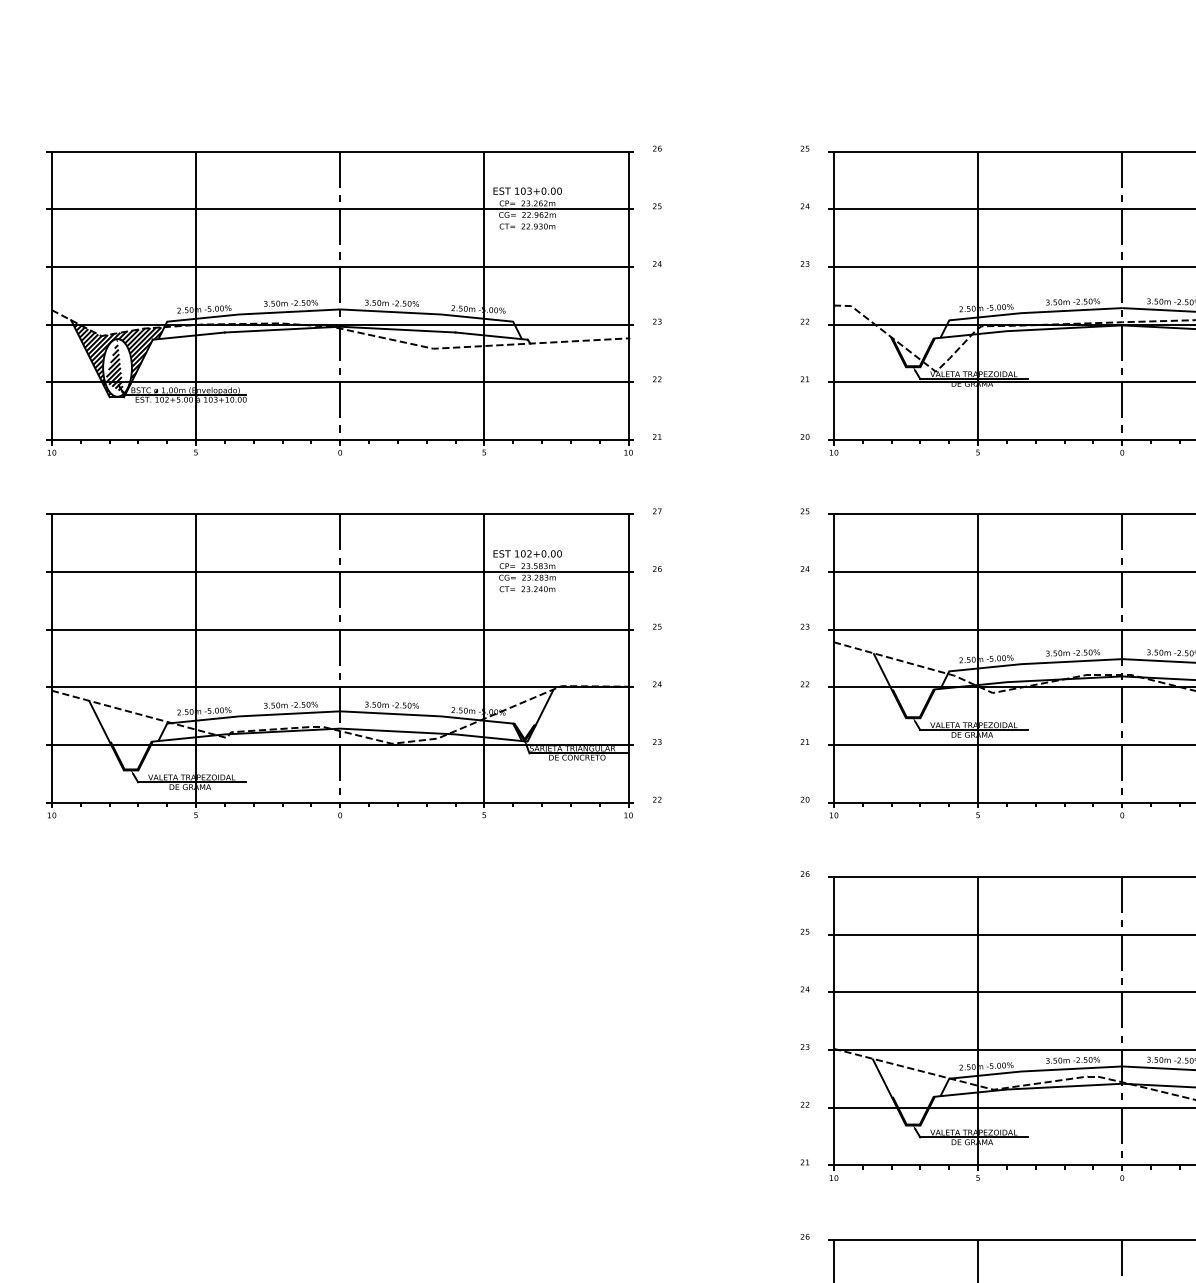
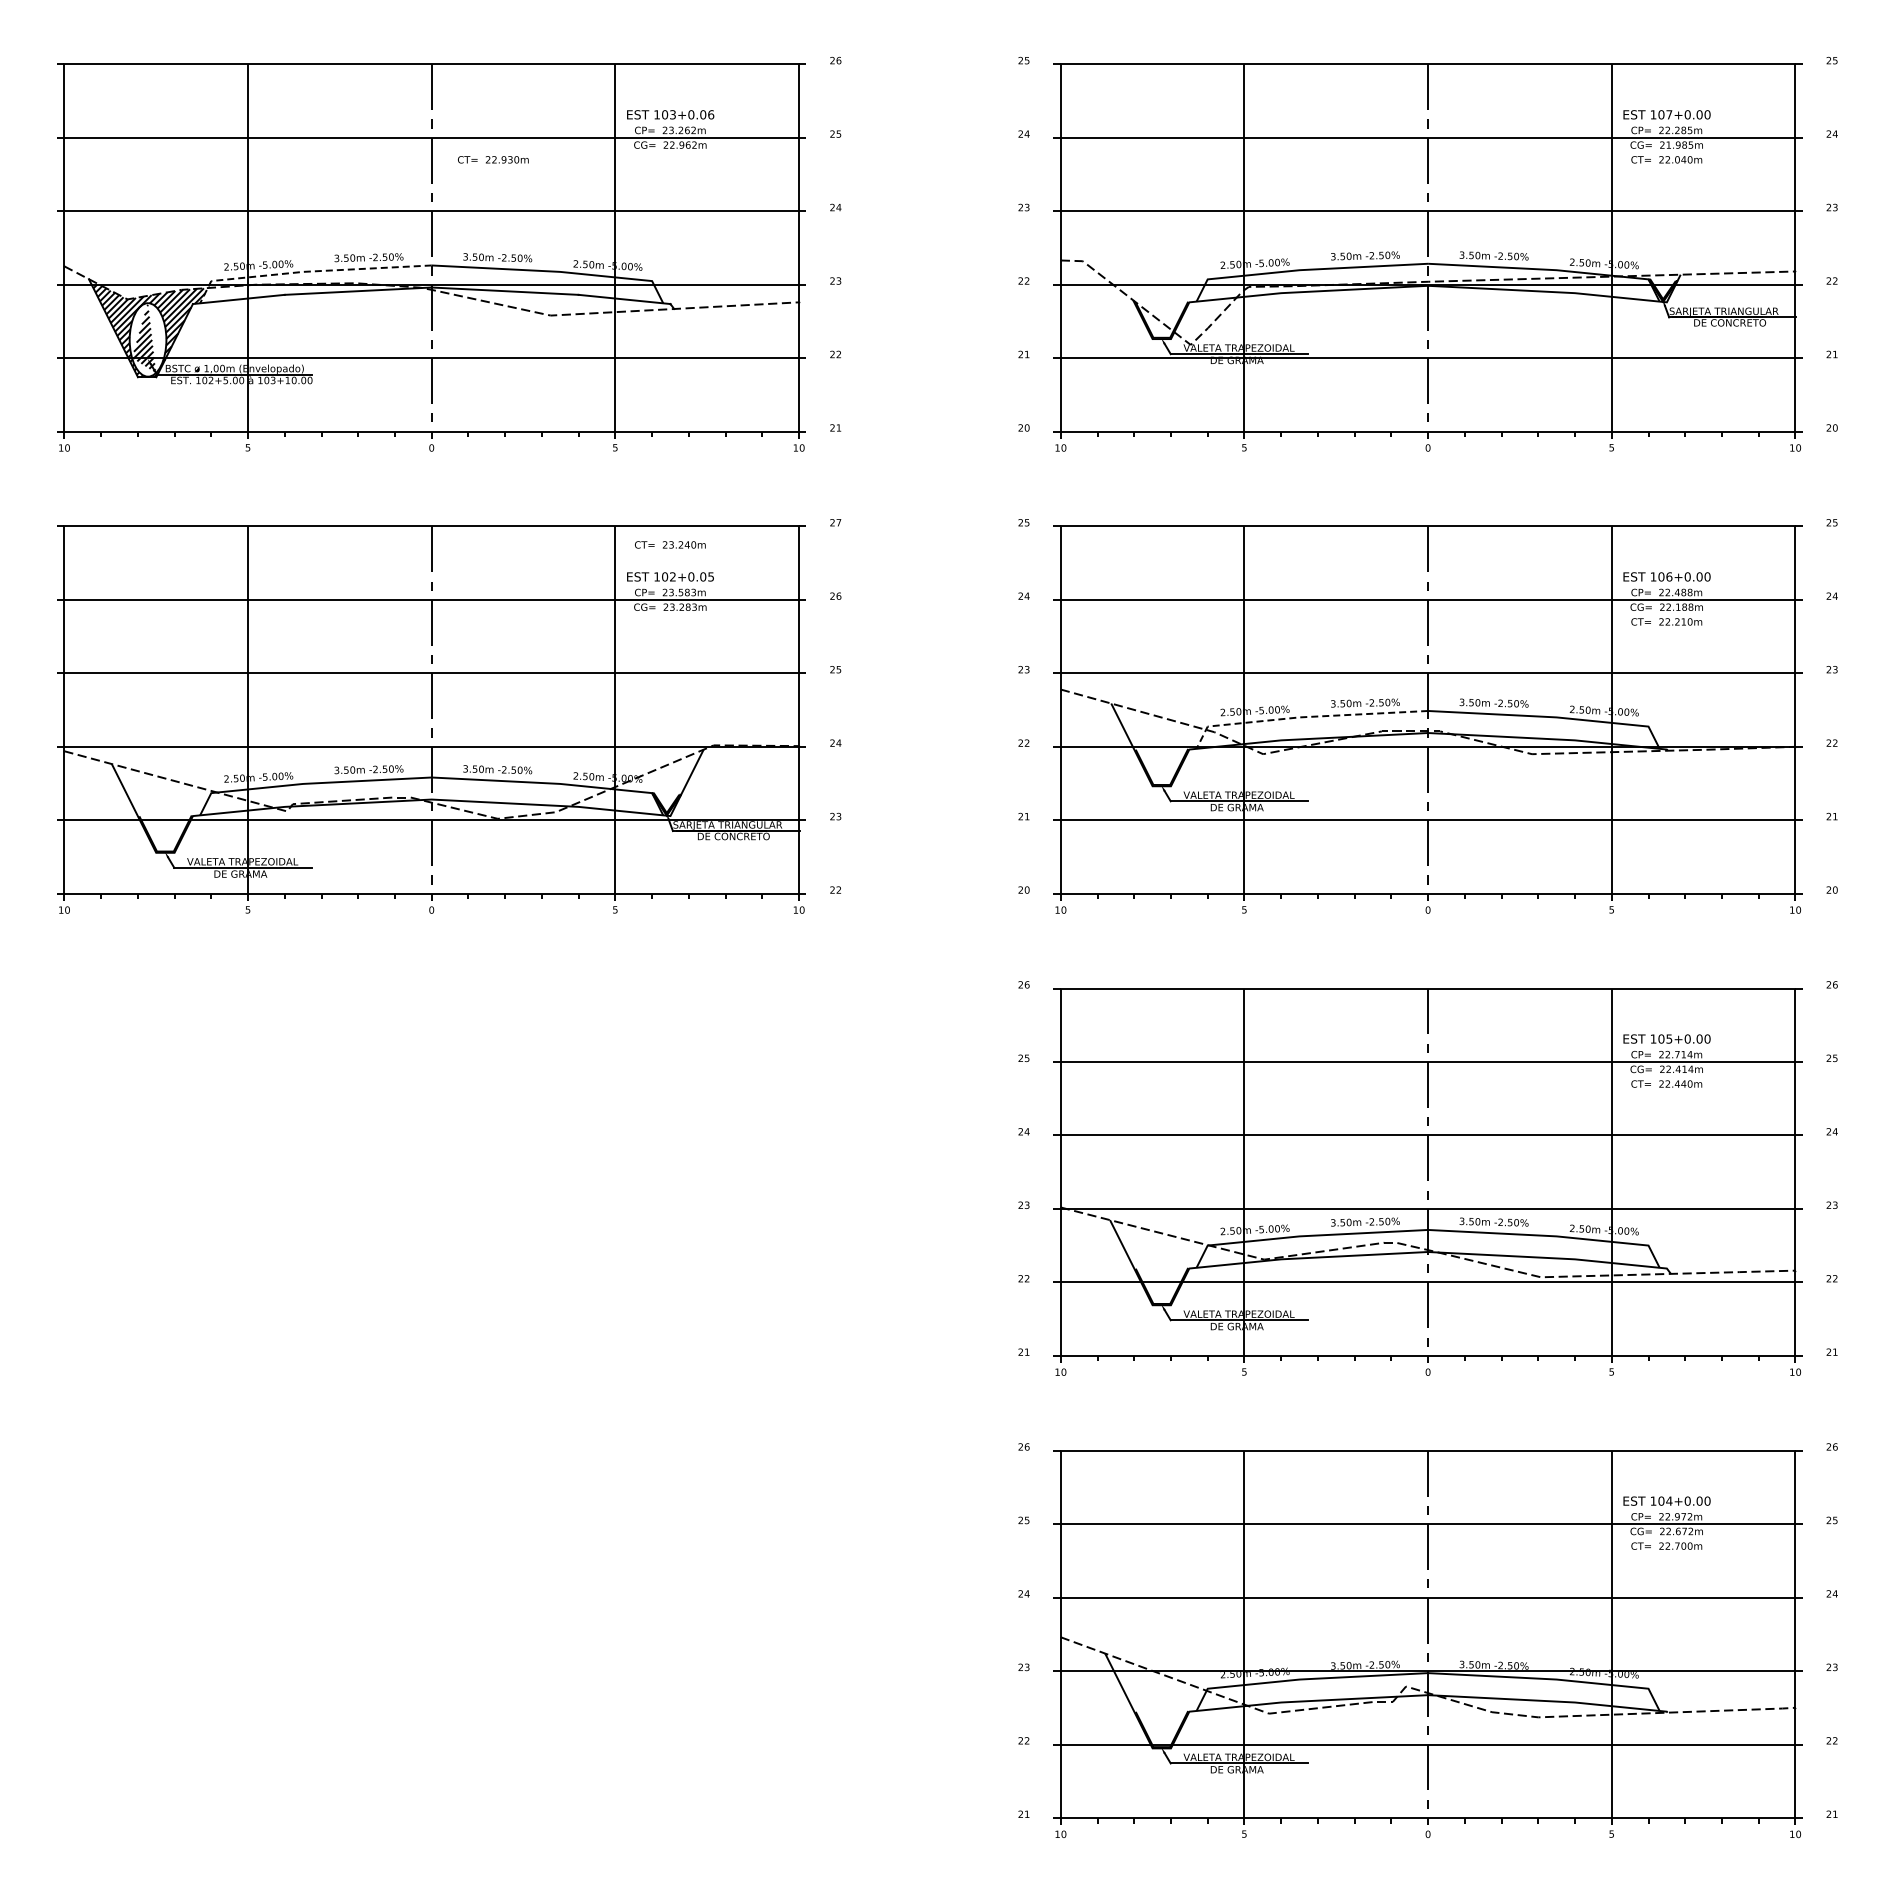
text: (559, 190) -> (711, 114), 103+0.00 -> 103+0.06
text: (527, 226) -> (493, 159), moved
line: (242, 314) -> (307, 271), solid -> dashed
text: (559, 553) -> (711, 576), 102+0.00 -> 102+0.05
text: (527, 588) -> (670, 544), moved
line: (1024, 664) -> (1303, 717), solid -> dashed

